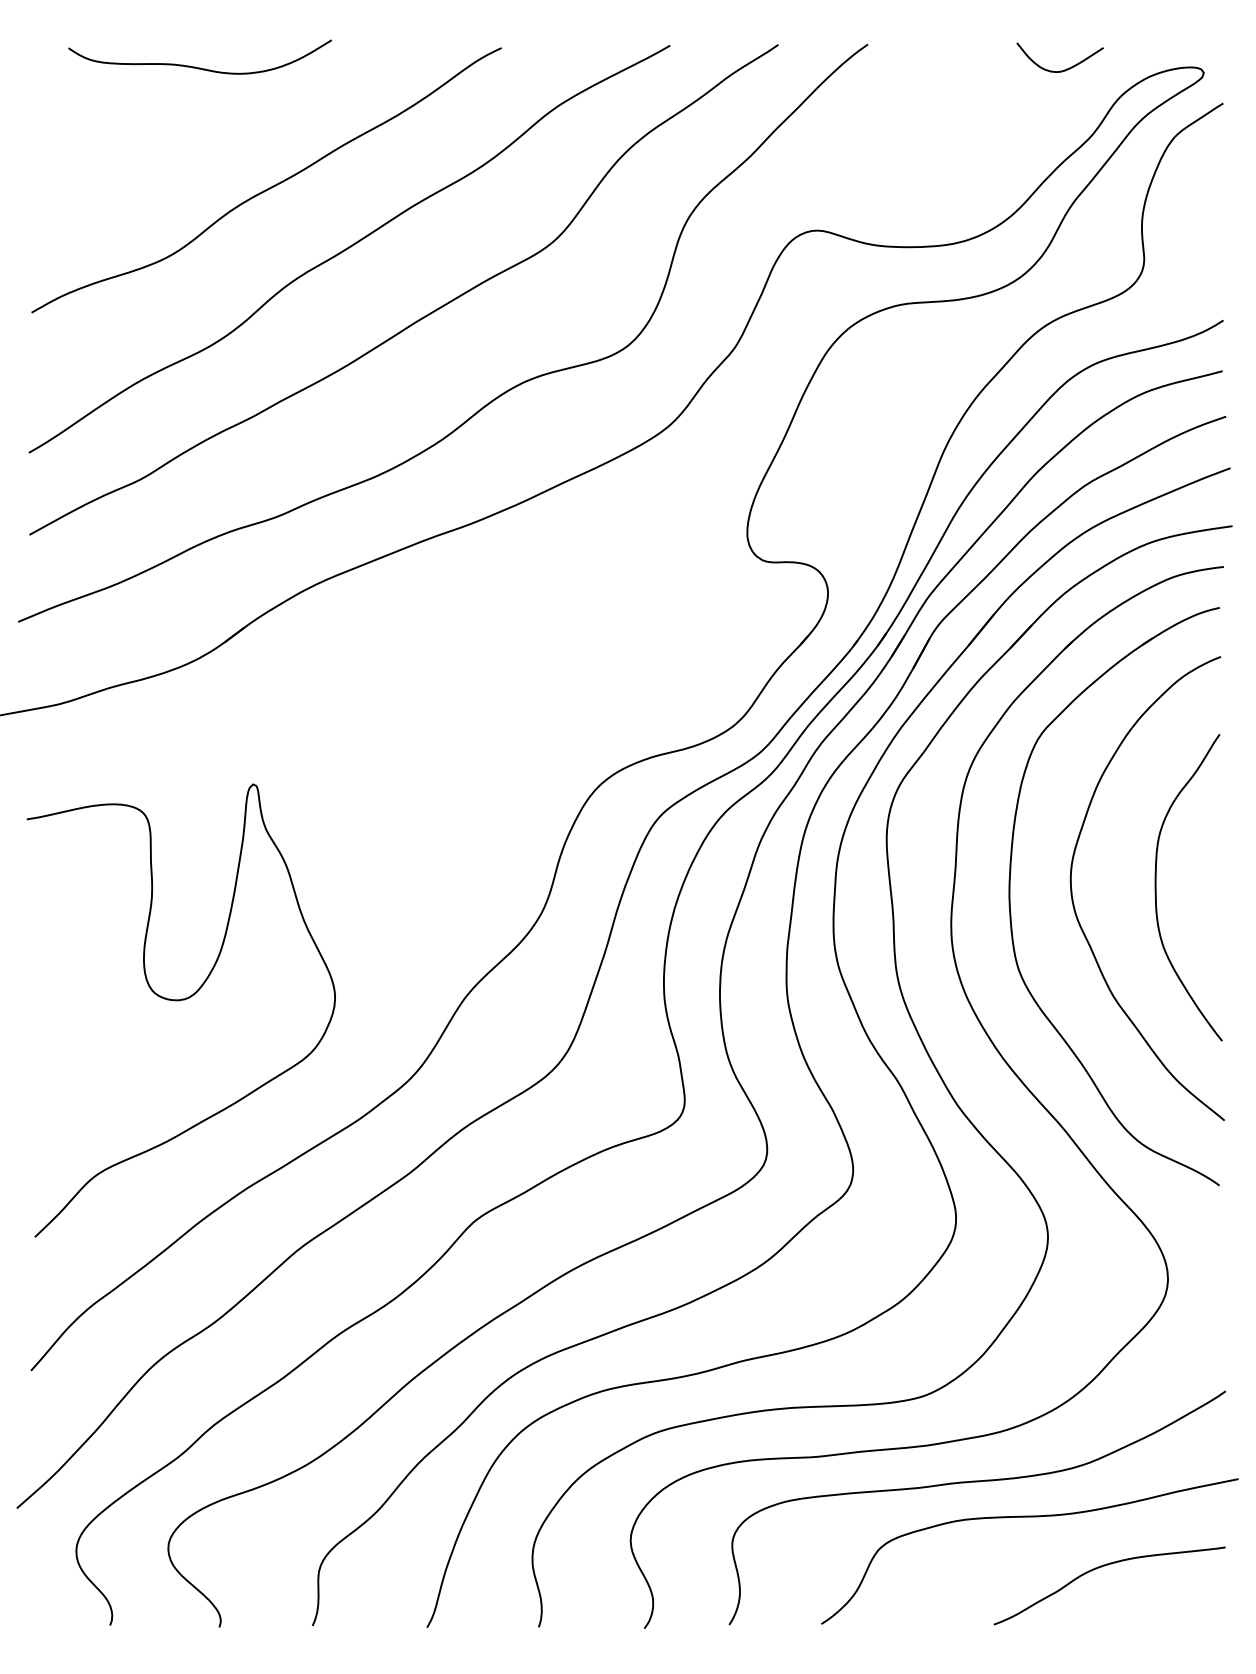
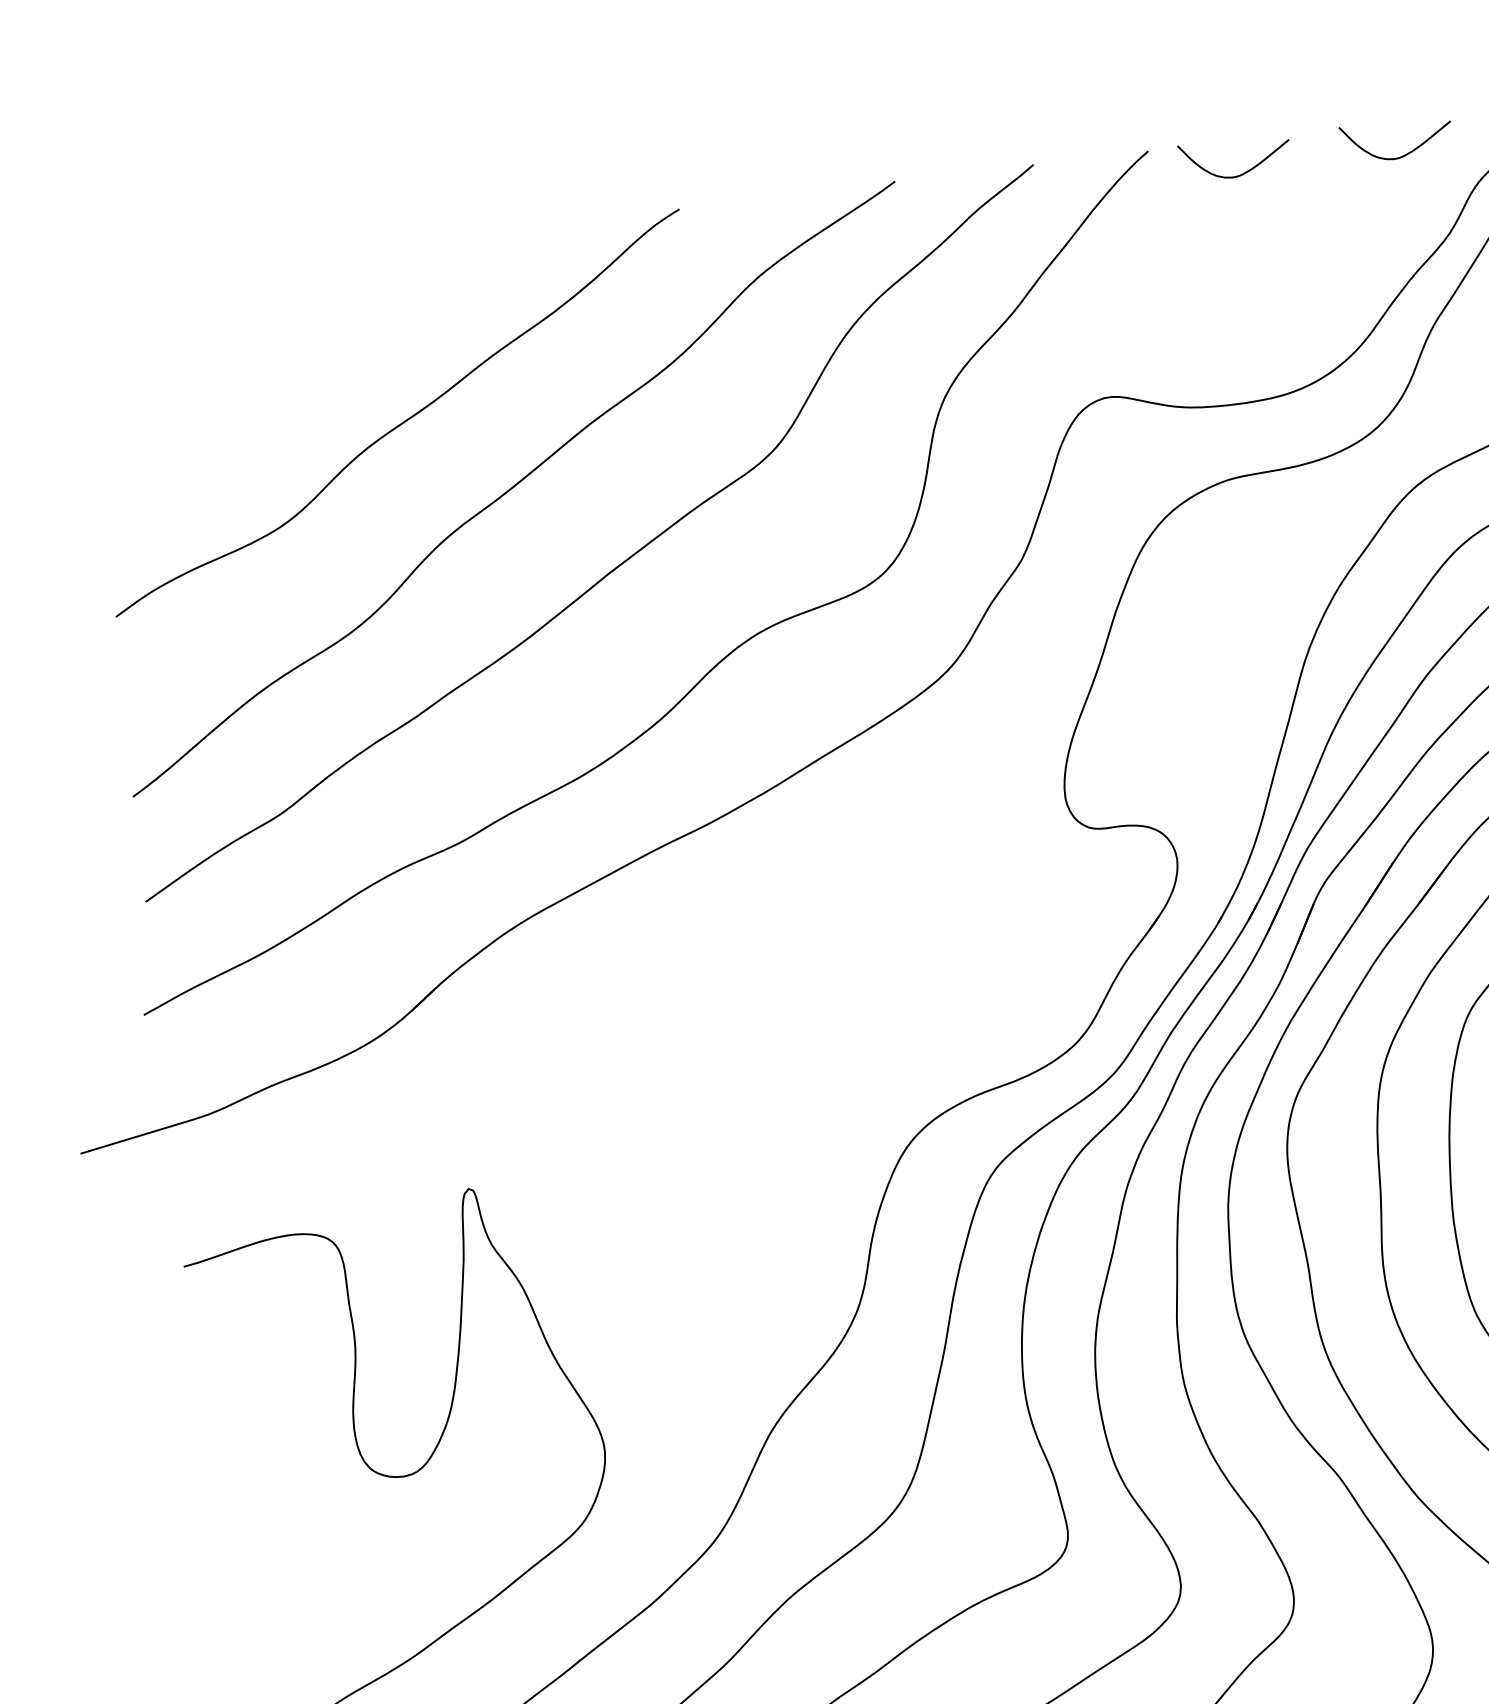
curve: (200, 67) -> (296, 278), removed
curve: (938, 69) -> (1242, 173), added

